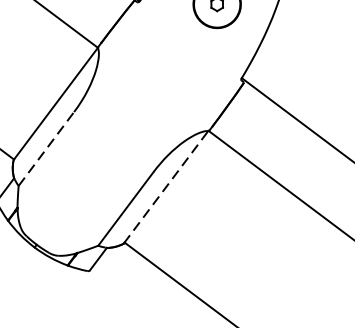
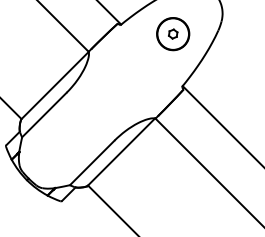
line: (46, 148) -> (44, 114), dashed -> solid
line: (166, 187) -> (121, 152), dashed -> solid

